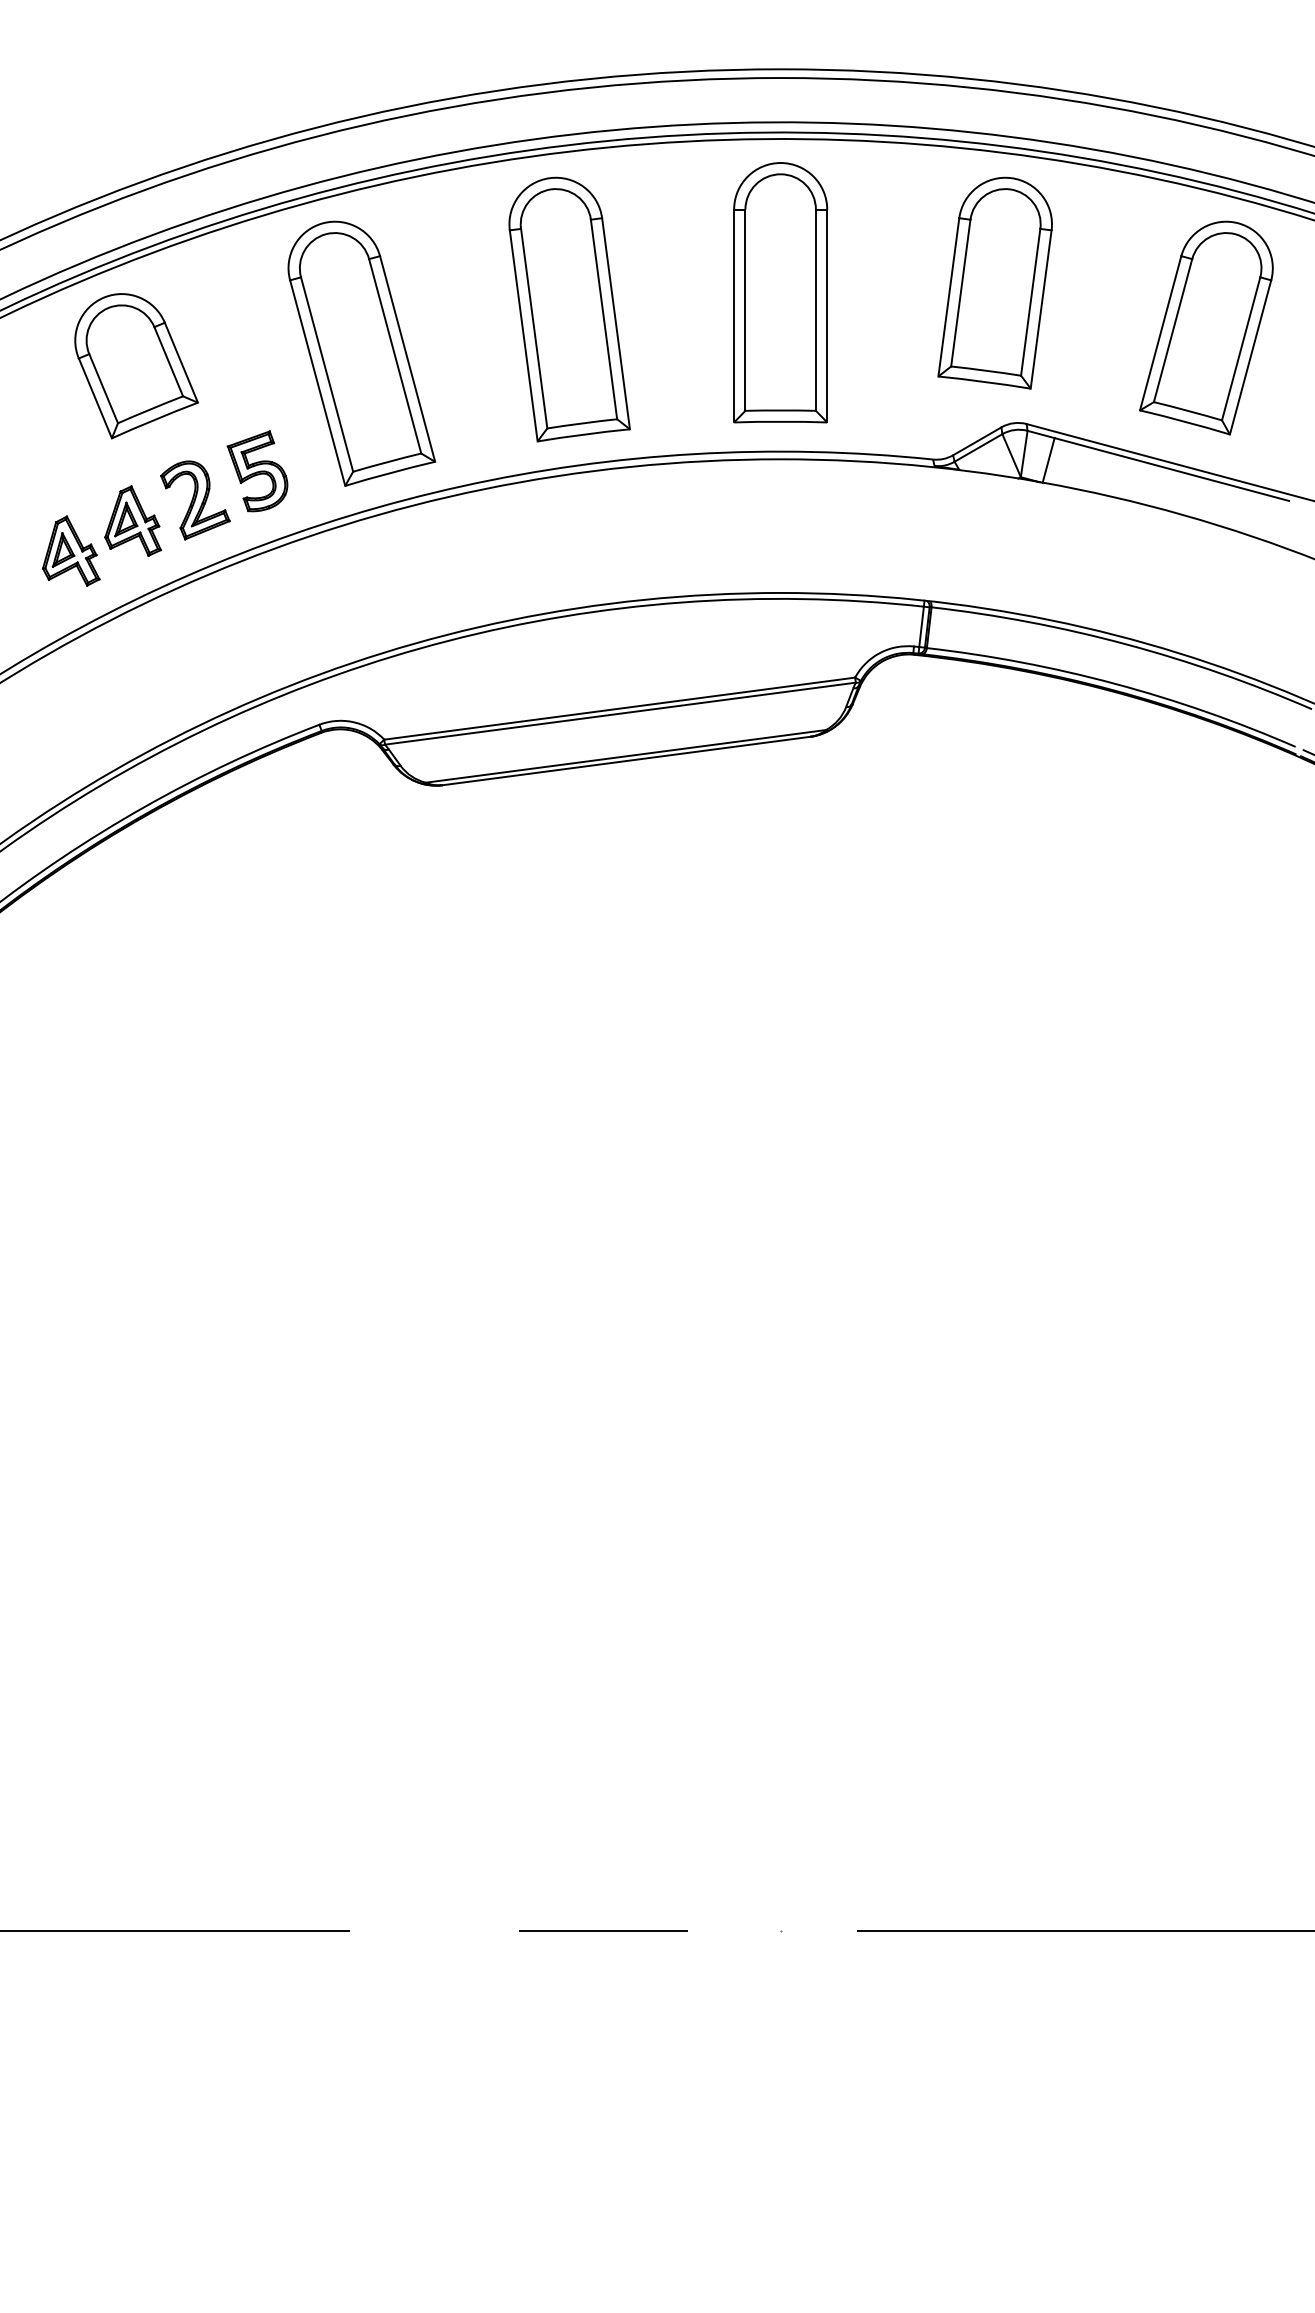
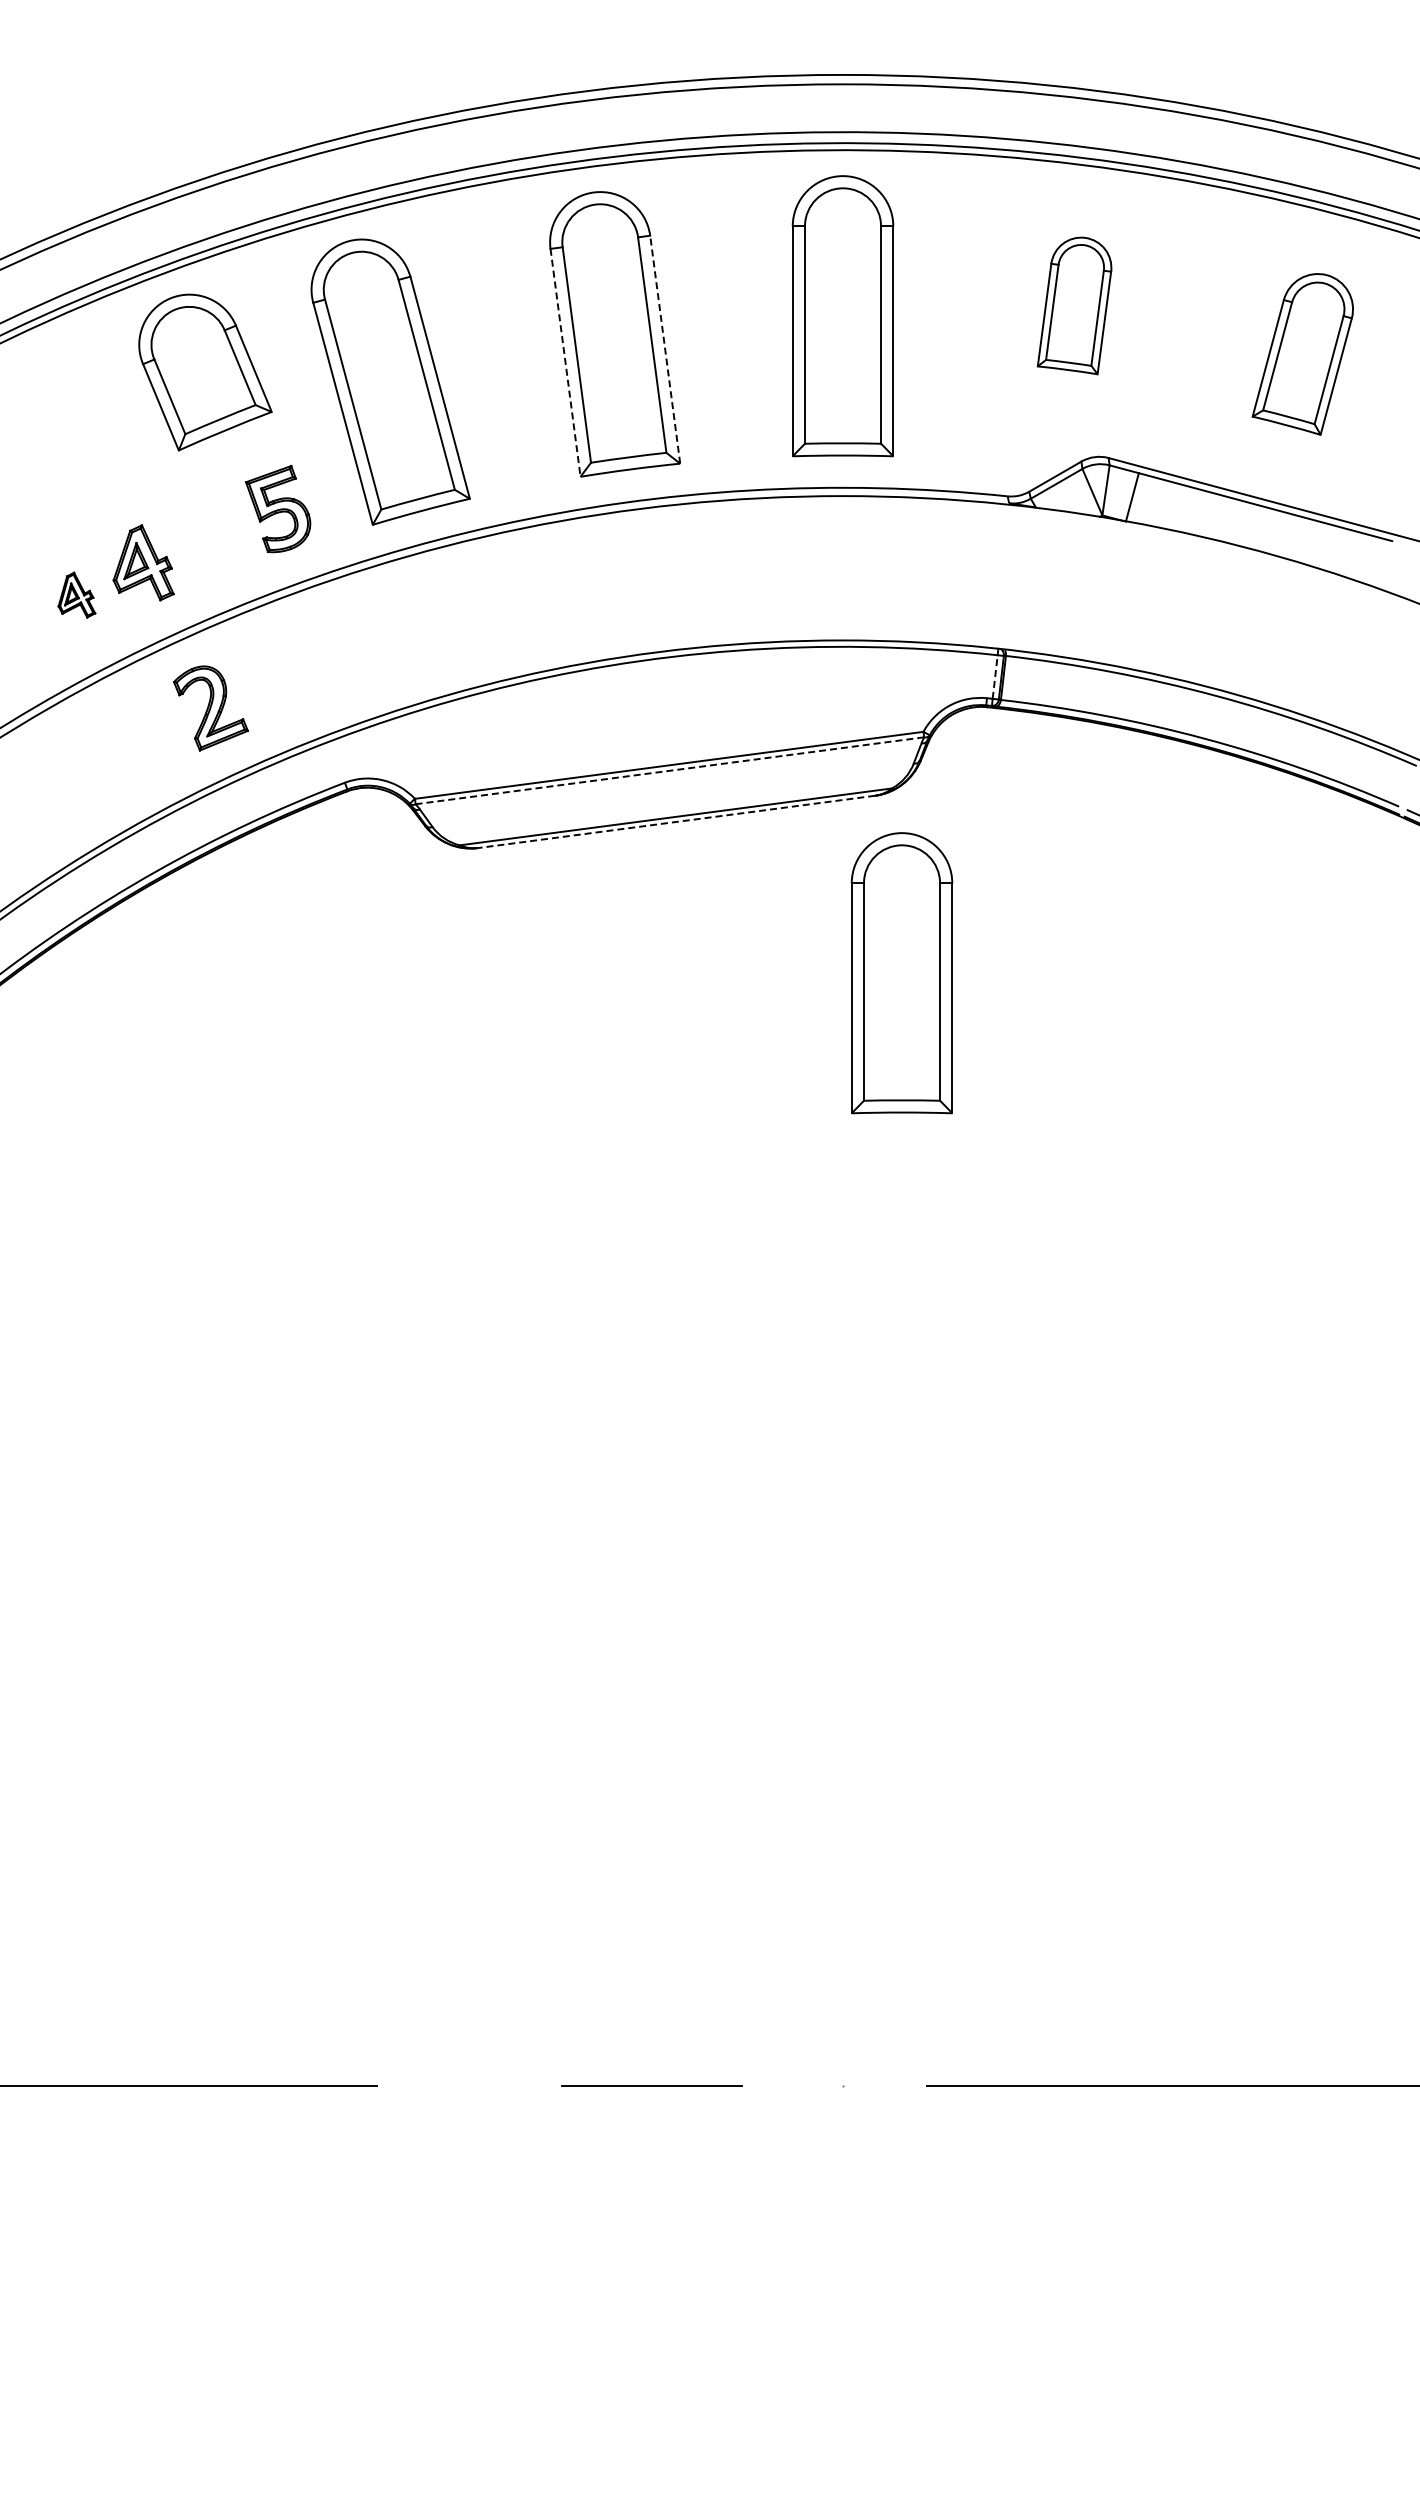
part: (995, 282) -> (1074, 305), size x0.6
line: (616, 323) -> (665, 349), solid -> dashed
part: (1206, 328) -> (1302, 354), size x0.7
line: (523, 335) -> (565, 362), solid -> dashed
part: (136, 366) -> (205, 372), moved
part: (194, 500) -> (210, 708), moved
part: (70, 550) -> (76, 594), size x0.6
line: (921, 627) -> (995, 677), solid -> dashed
line: (619, 713) -> (669, 770), solid -> dashed
line: (626, 760) -> (676, 821), solid -> dashed
part: (834, 901) -> (901, 973), added

